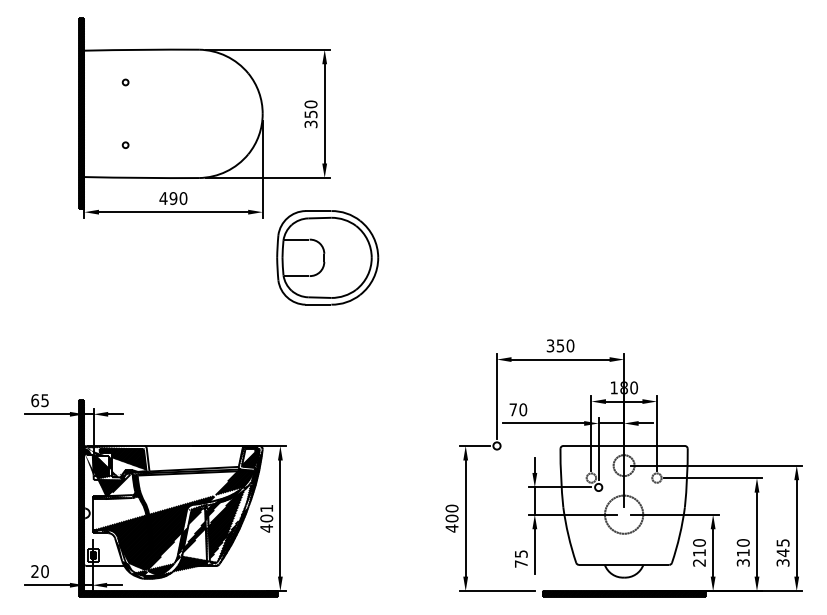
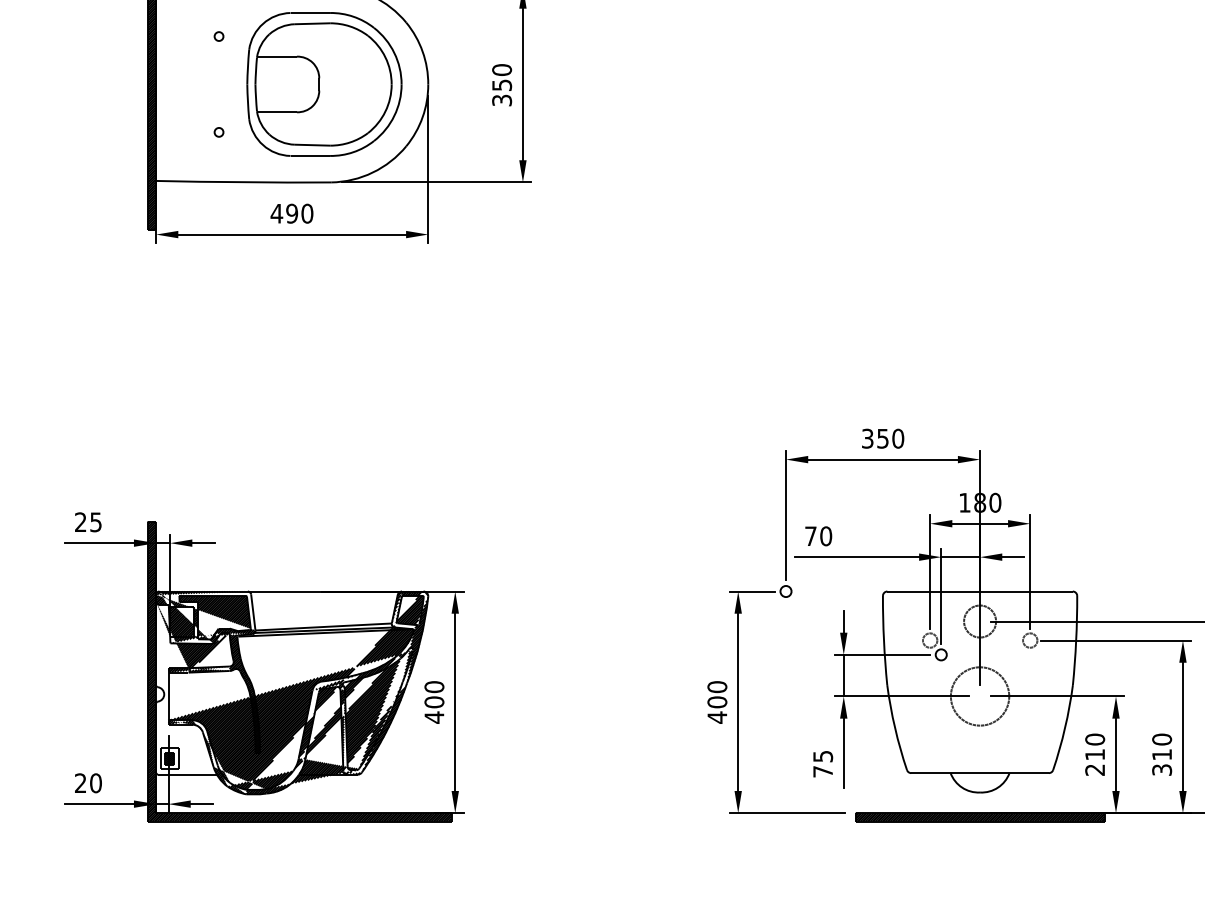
part: (327, 257) -> (324, 83), moved
text: (35, 400) -> (81, 522), 65 -> 25
text: (266, 508) -> (434, 686), 401 -> 400

